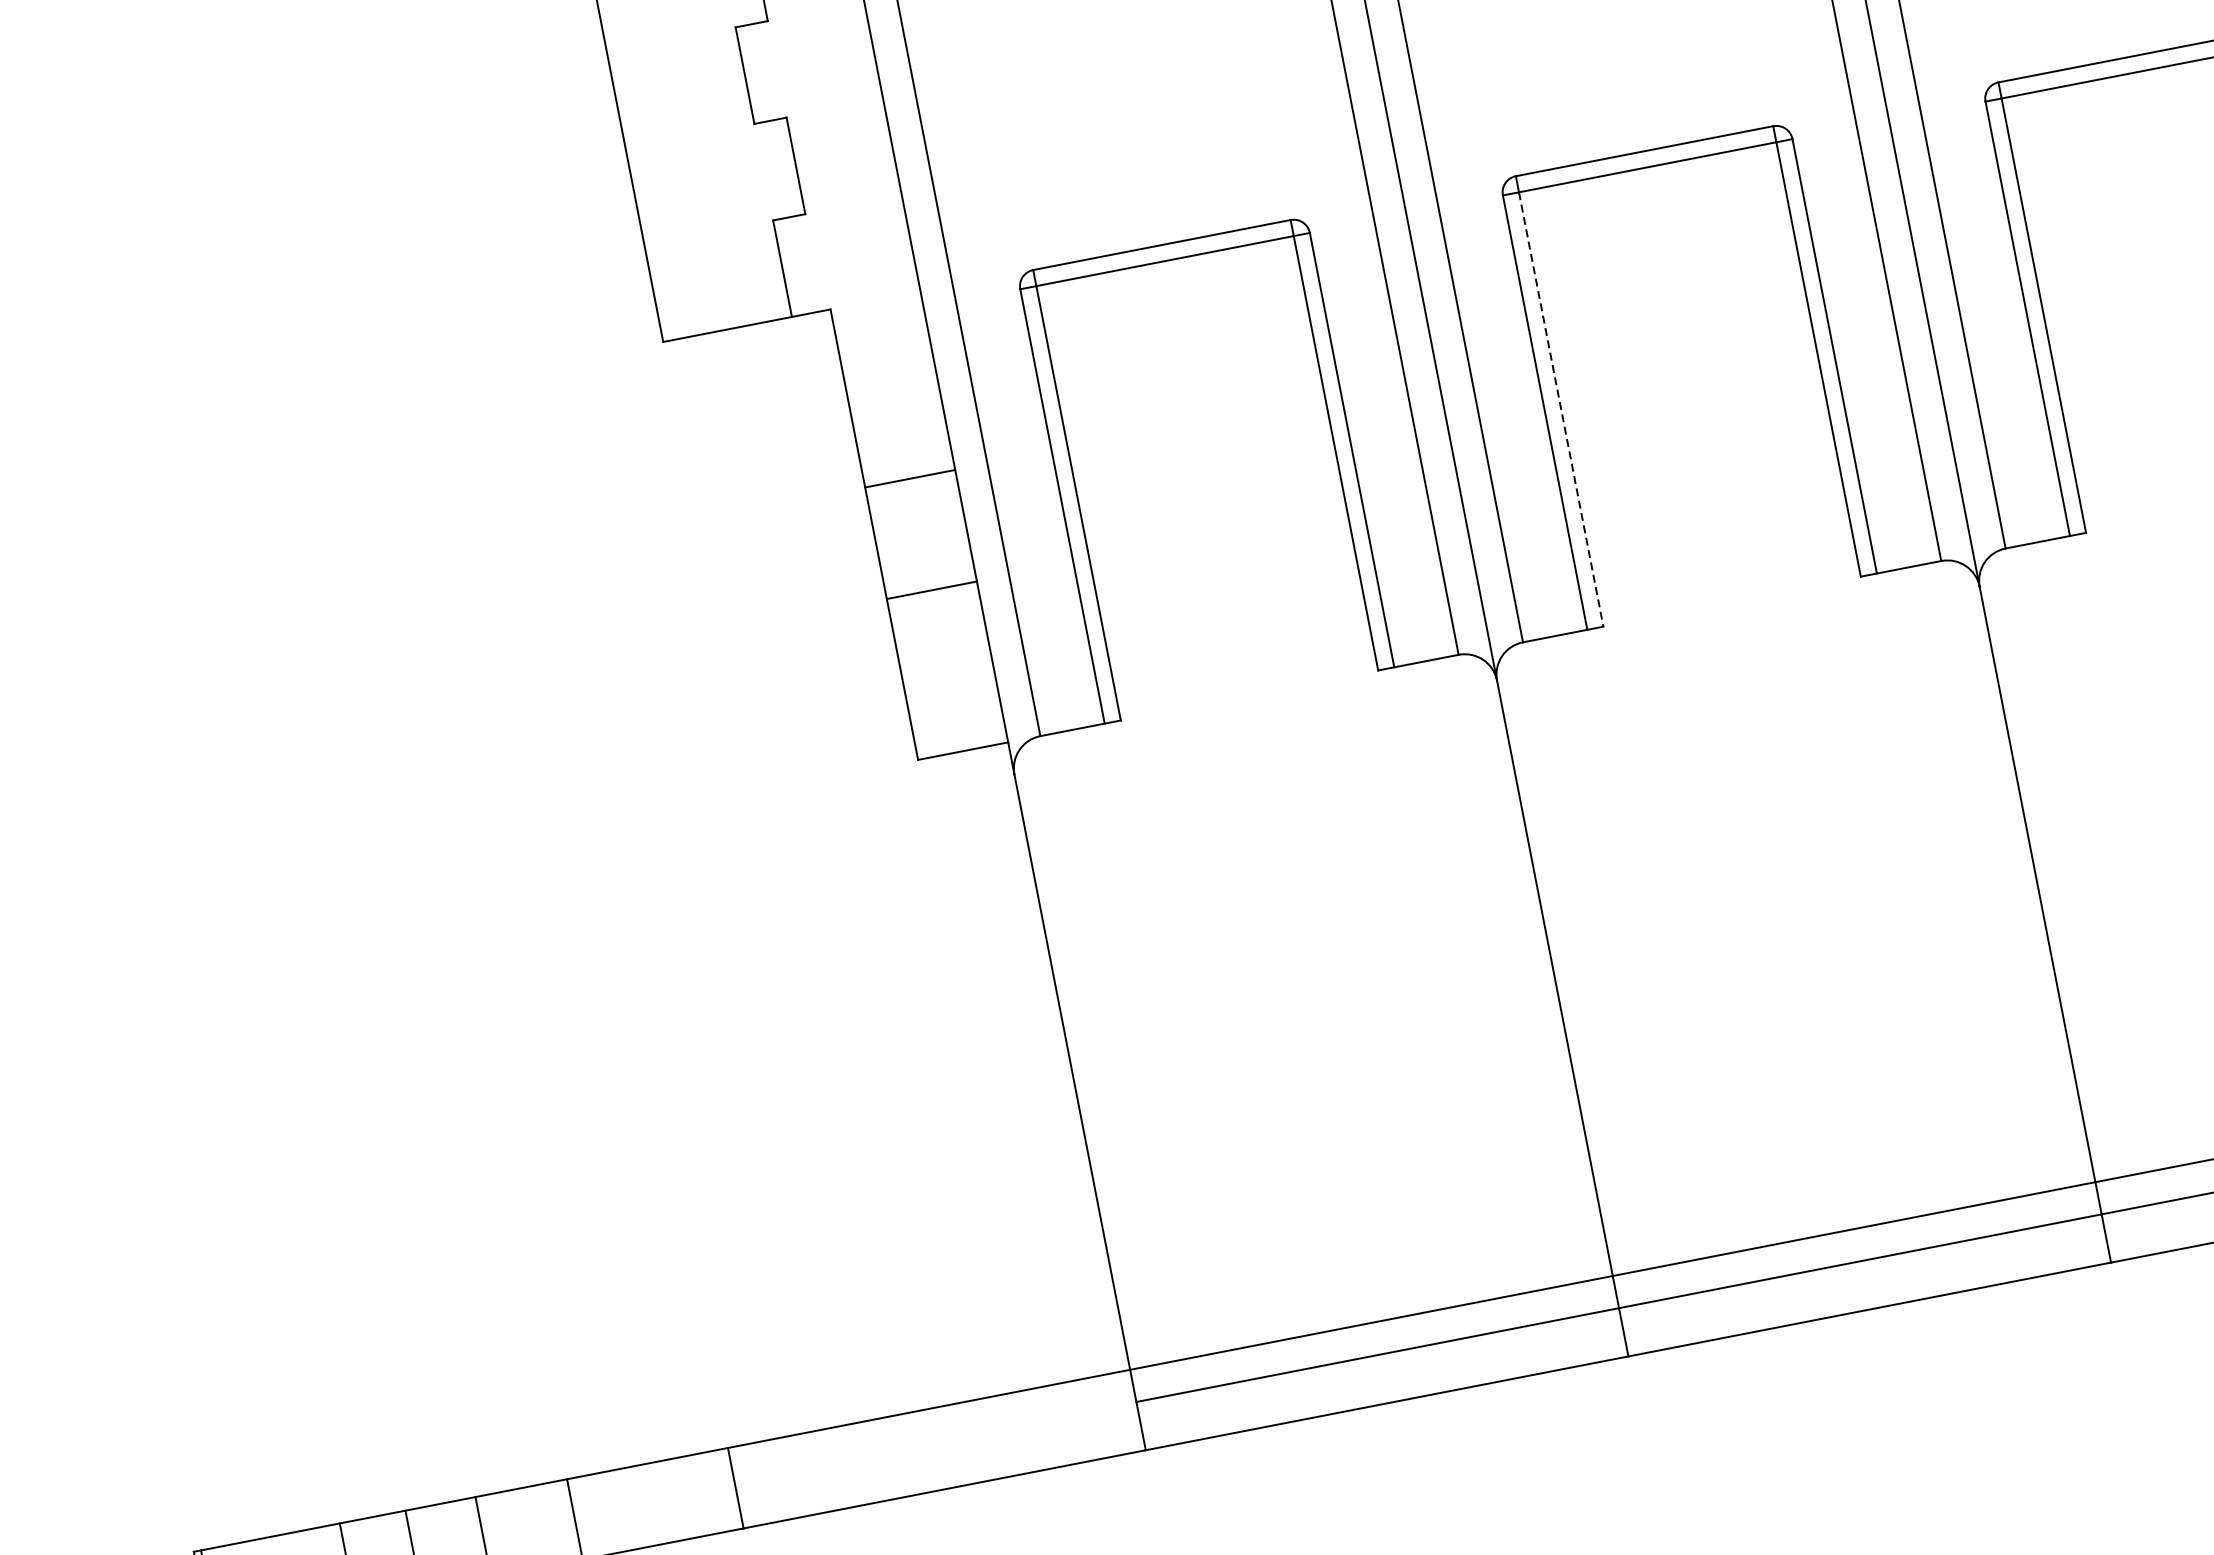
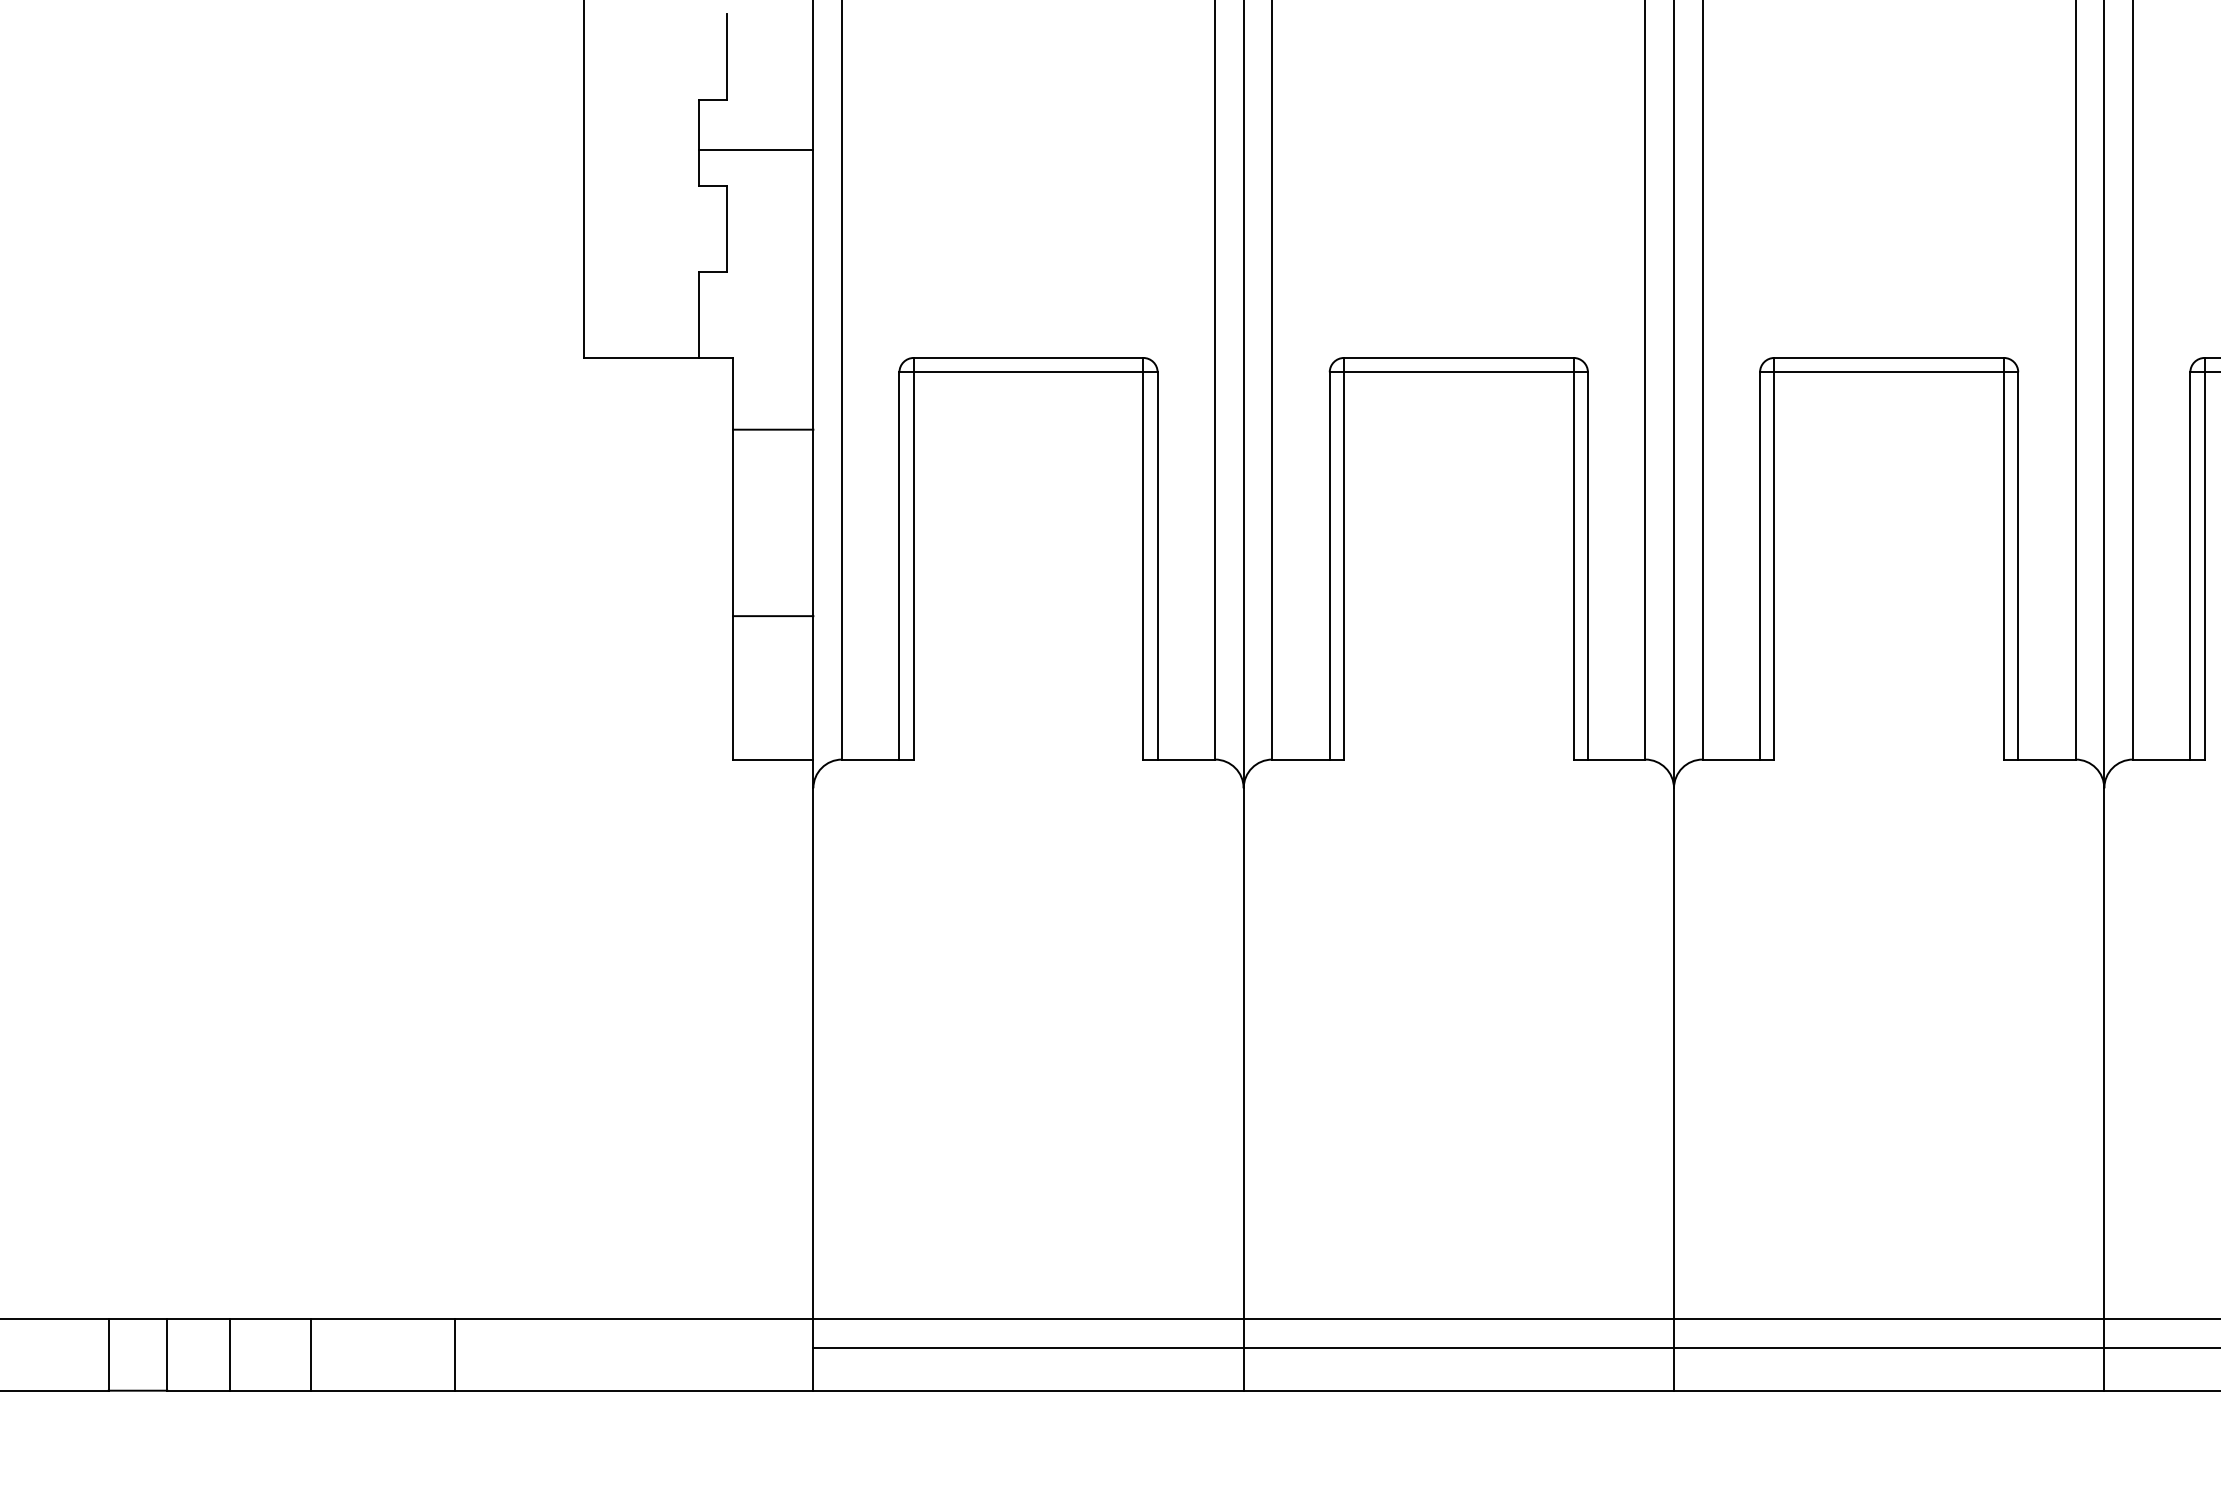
line: (810, 70) -> (755, 149), added
line: (1561, 408) -> (1344, 565), dashed -> solid
line: (910, 478) -> (773, 429), moved

